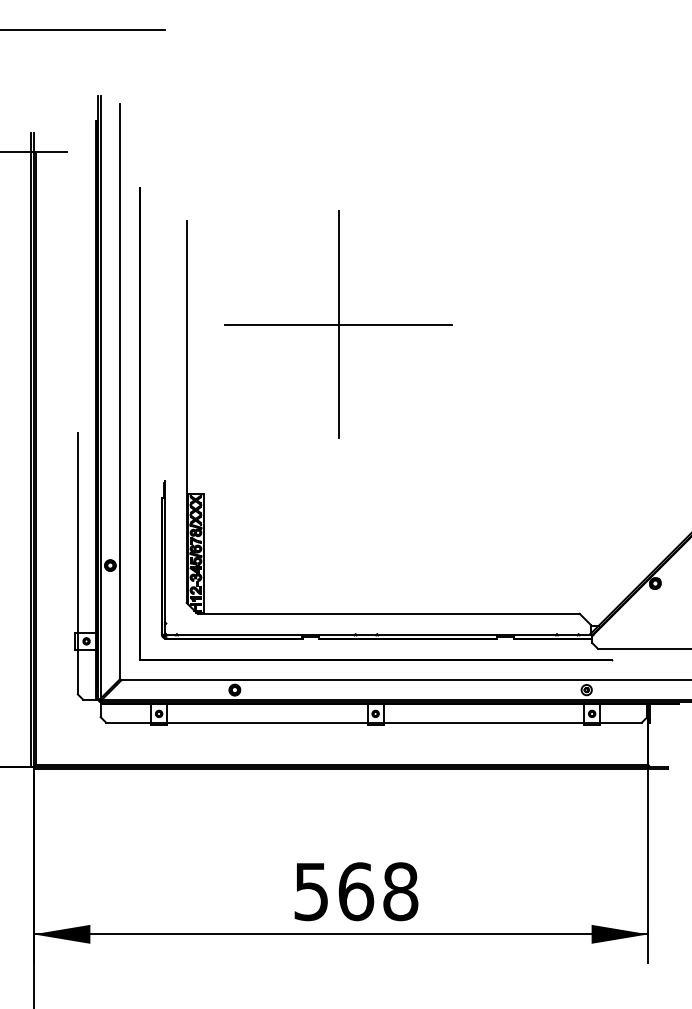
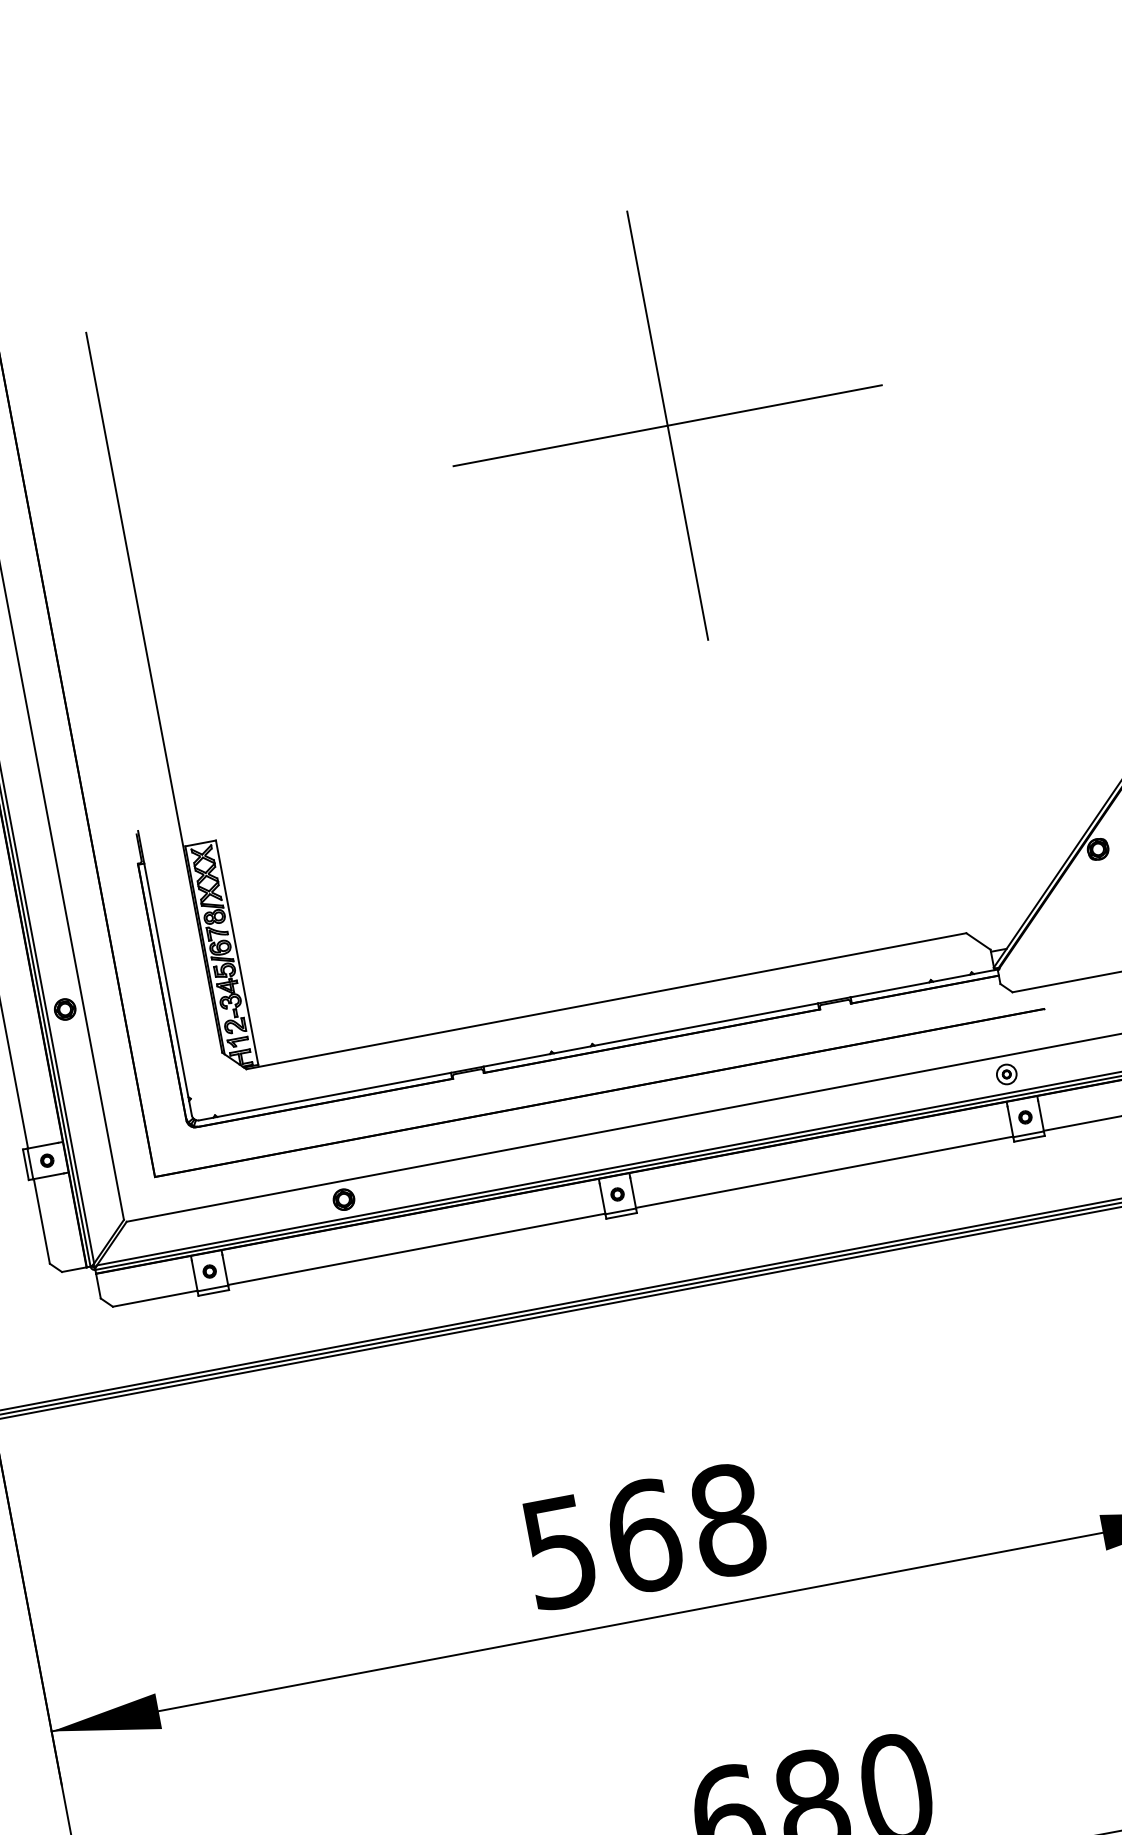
part: (338, 324) -> (667, 425), moved

